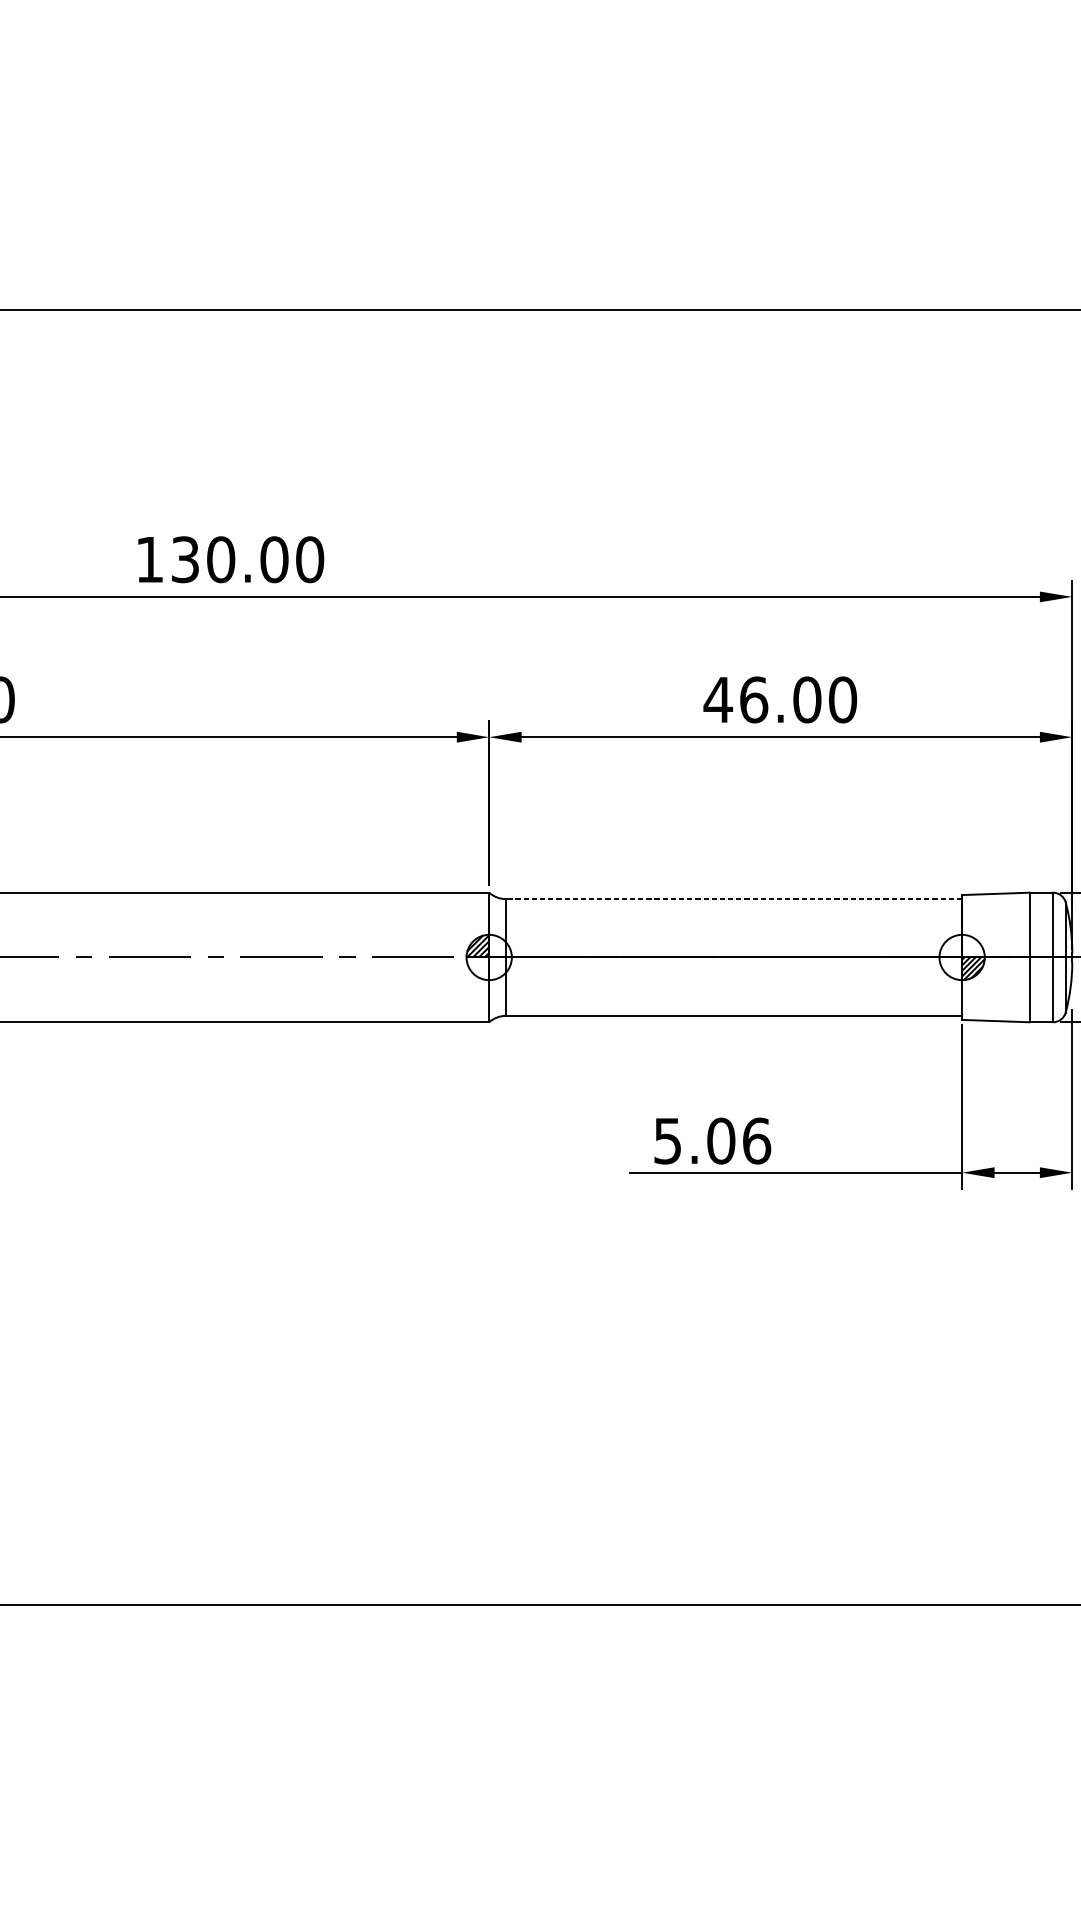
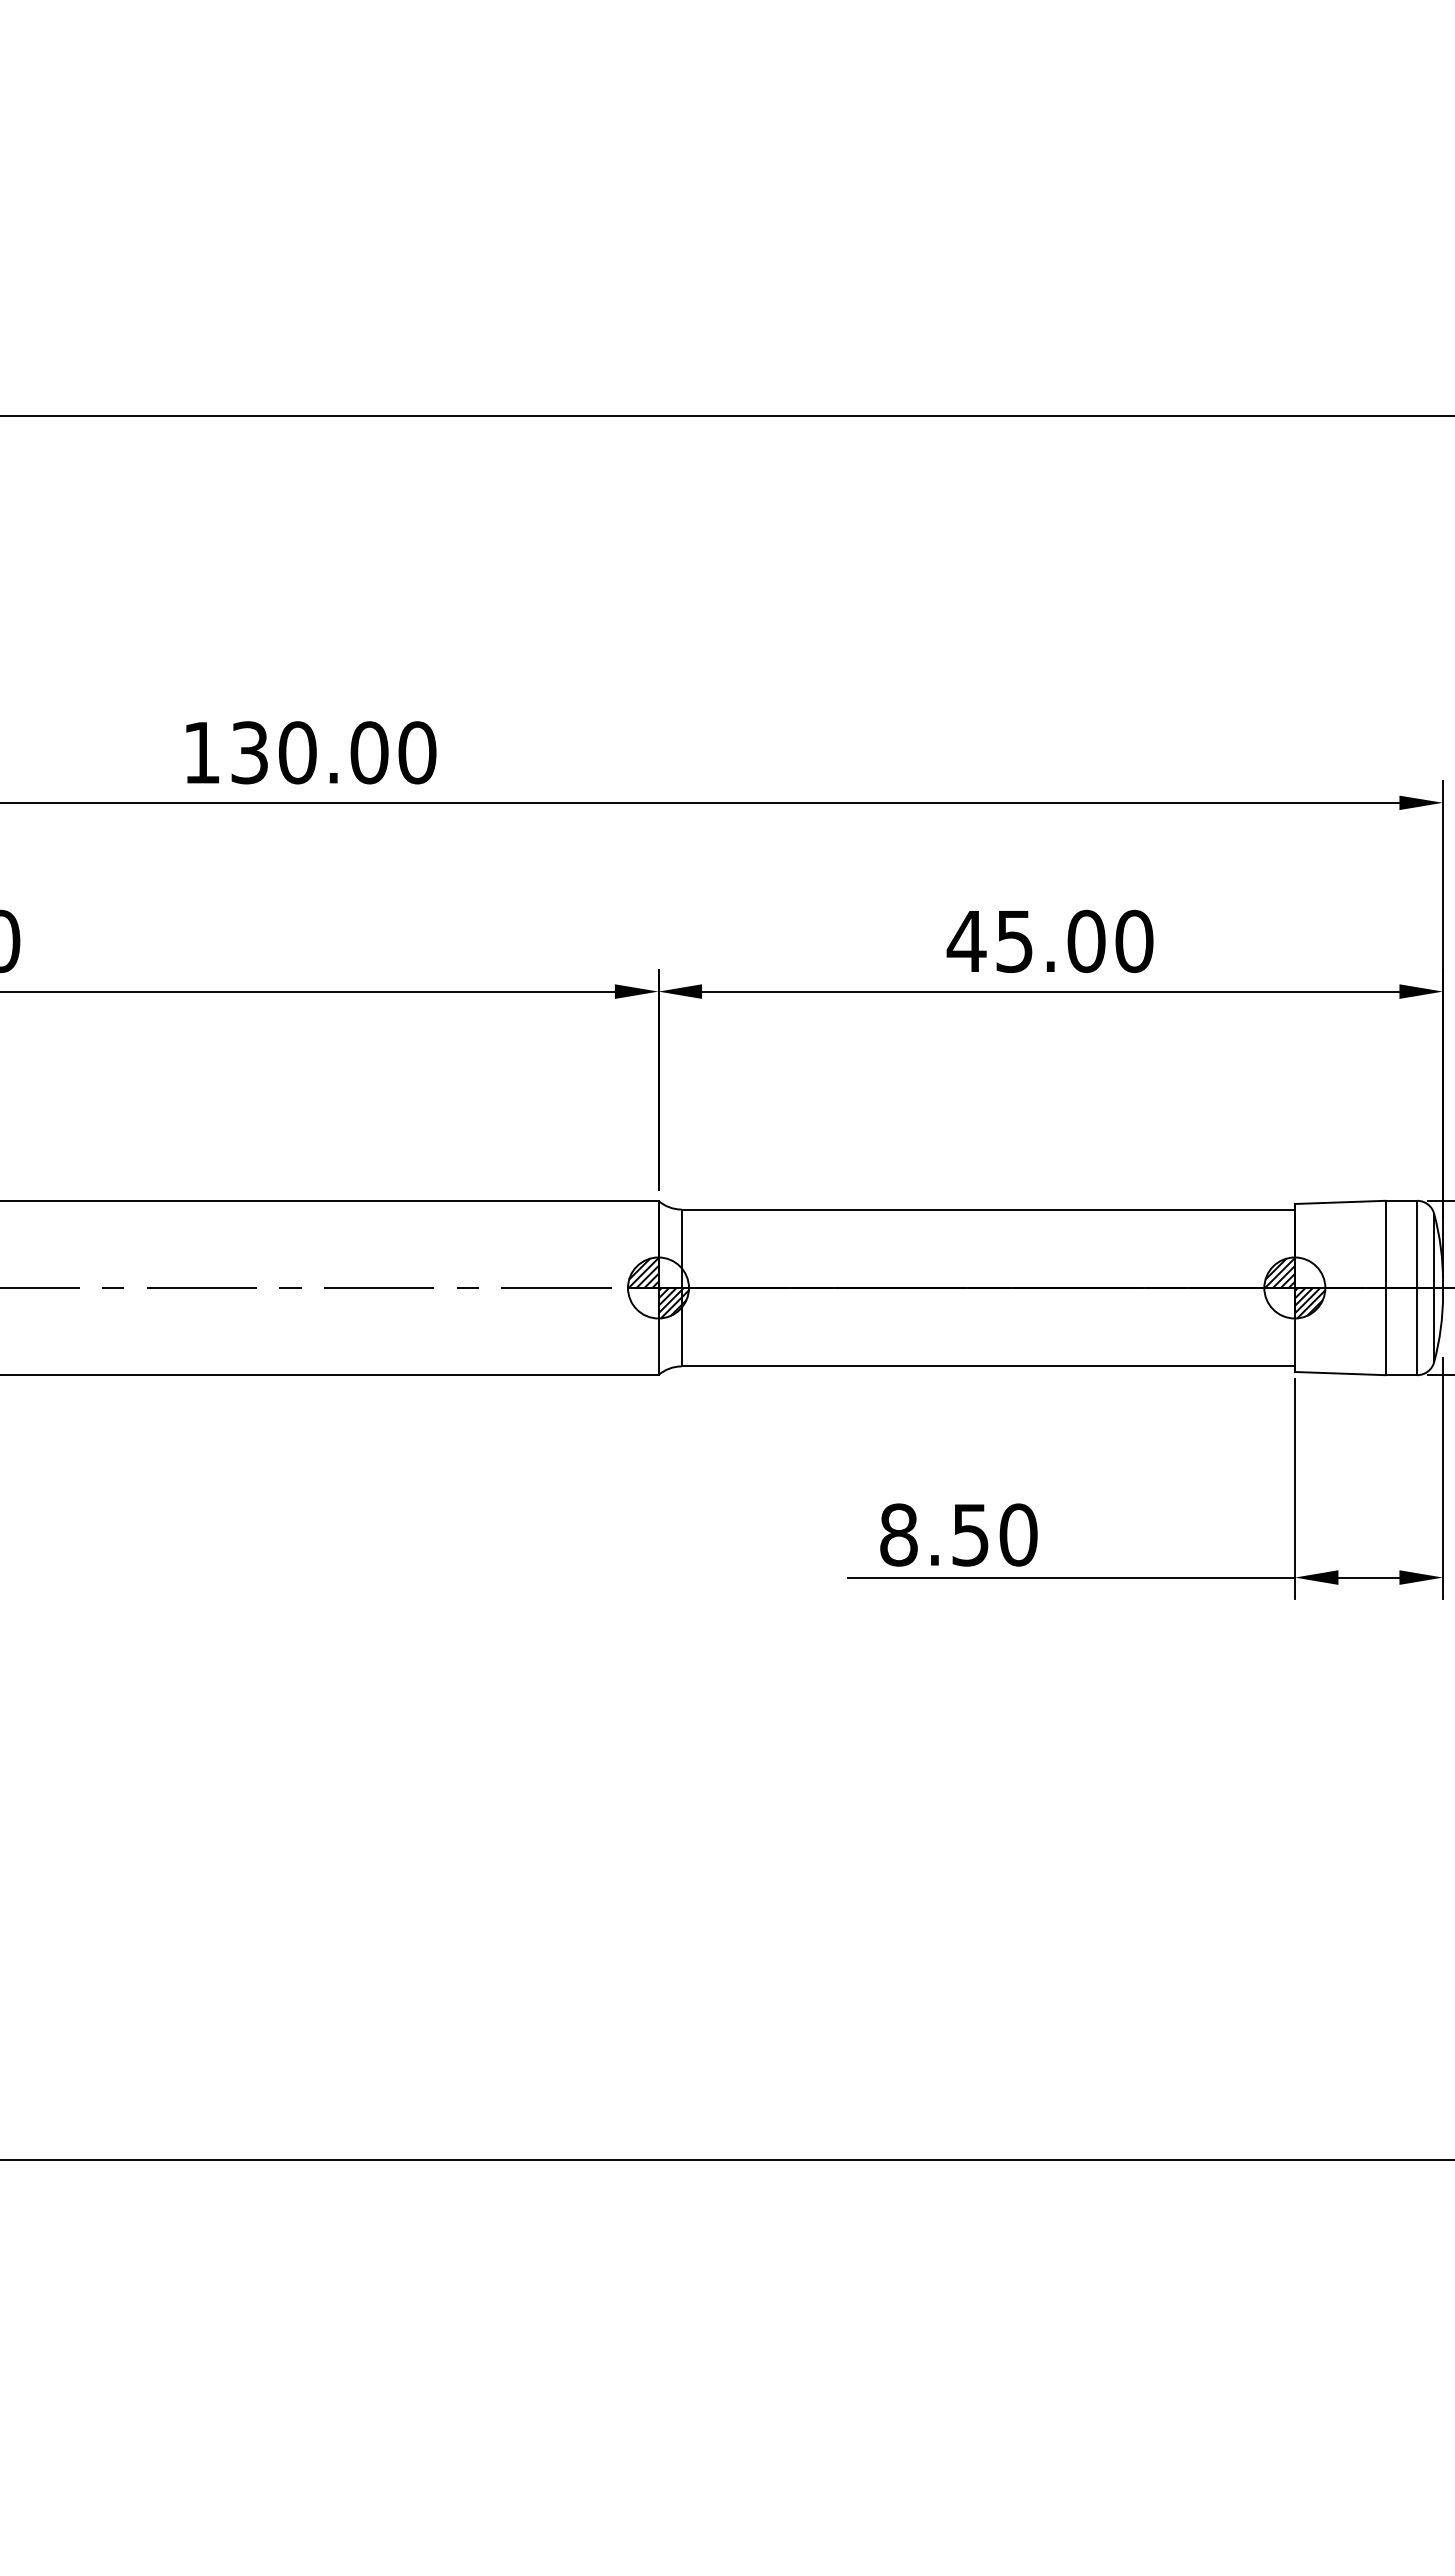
text: (754, 699) -> (1015, 941), 46.00 -> 45.00
line: (734, 899) -> (988, 1209), dashed -> solid
hatch: (950, 946) -> (1279, 1273), added
hatch: (500, 969) -> (673, 1303), added
text: (712, 1140) -> (958, 1534), 5.06 -> 8.50

